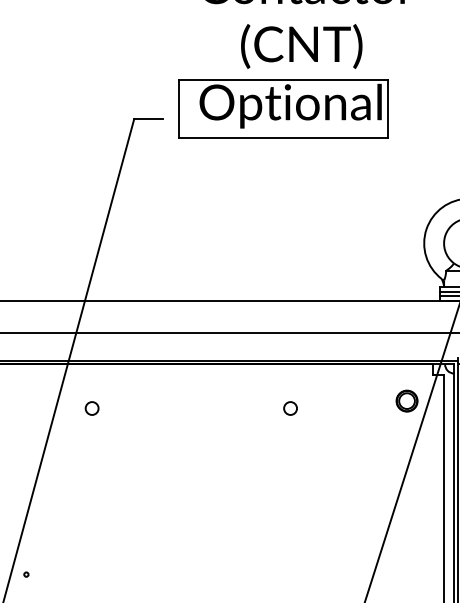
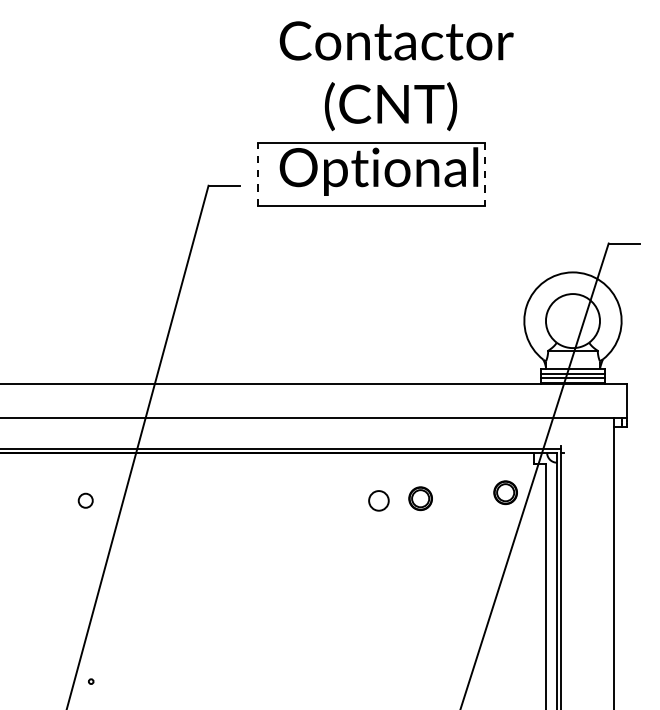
line: (179, 108) -> (257, 174), solid -> dashed
line: (388, 108) -> (485, 174), solid -> dashed
part: (328, 406) -> (420, 498), added
circle: (91, 408) -> (85, 500), moved
circle: (290, 408) -> (378, 500), size x1.4

